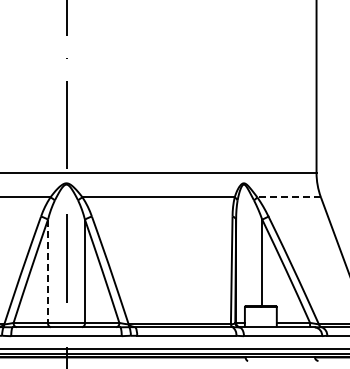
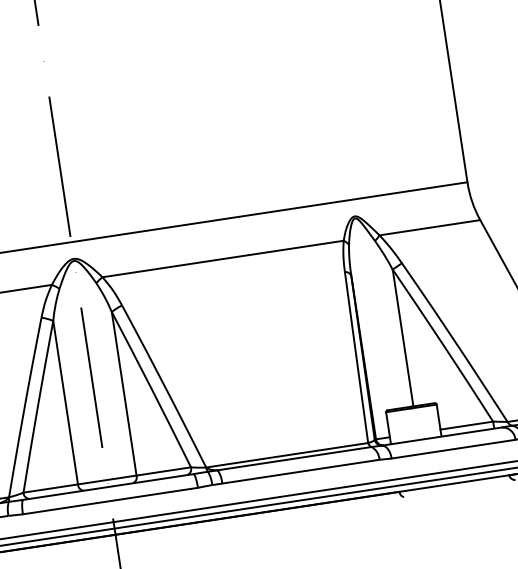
line: (289, 197) -> (430, 227), dashed -> solid
line: (48, 271) -> (66, 402), dashed -> solid

